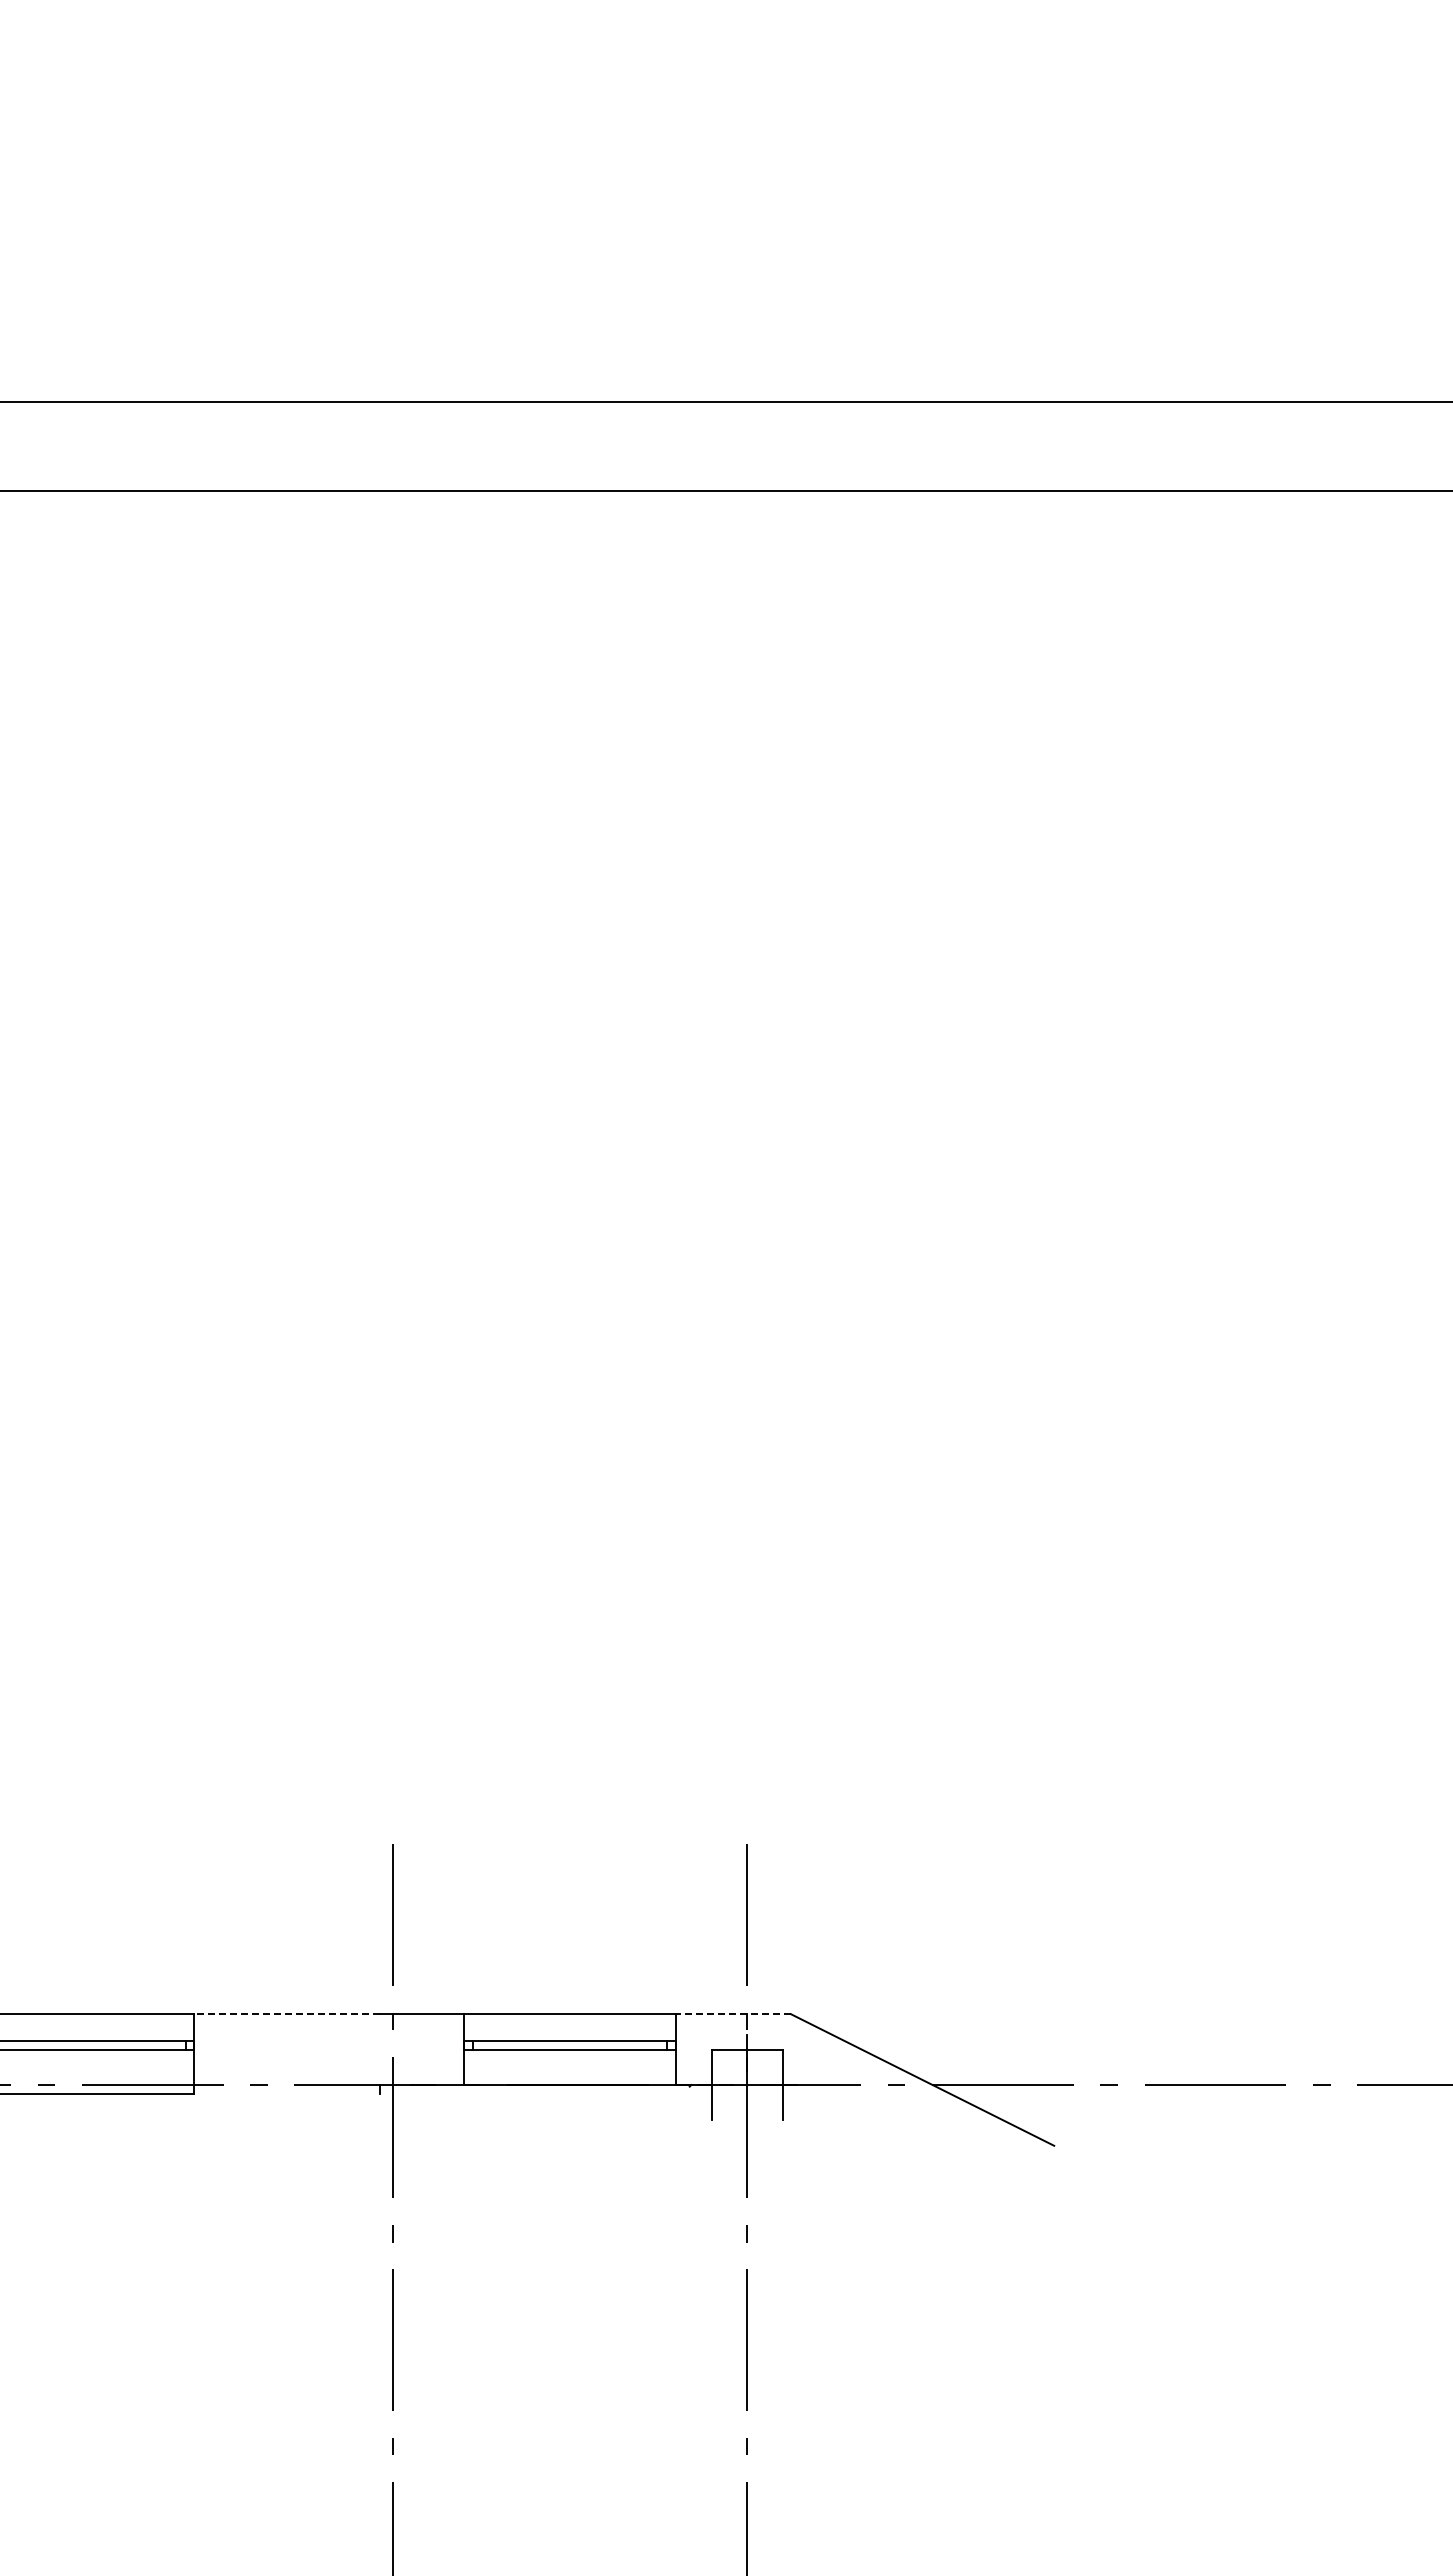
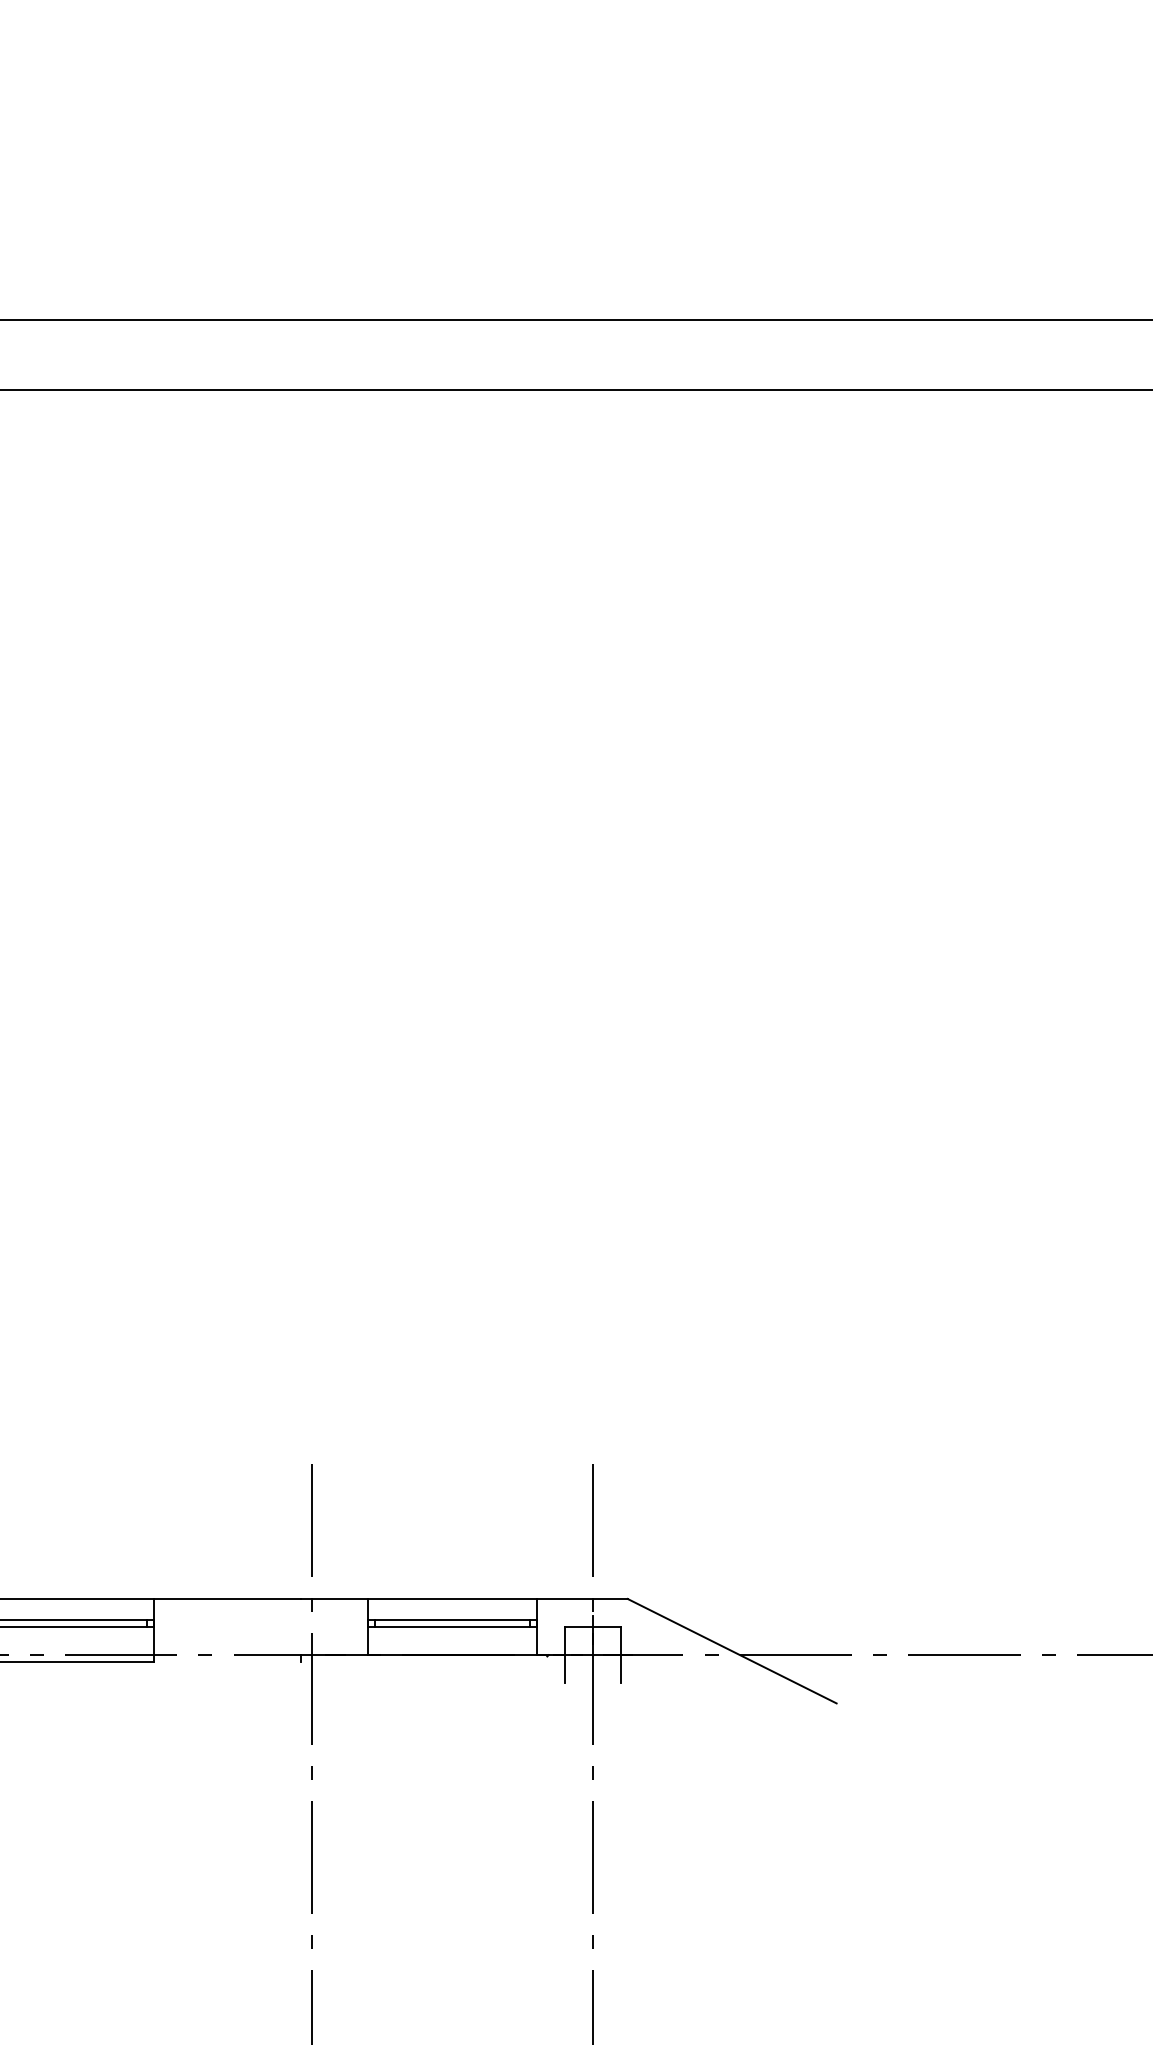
line: (287, 2014) -> (228, 1599), dashed -> solid
line: (733, 2014) -> (582, 1599), dashed -> solid

